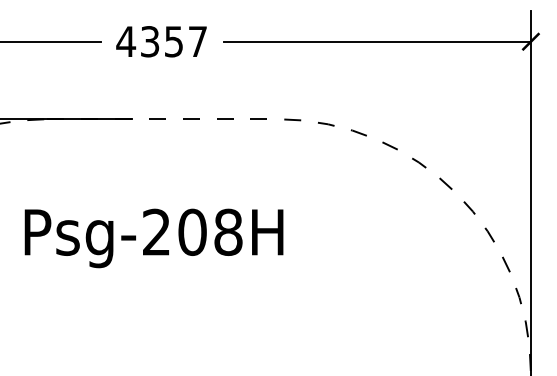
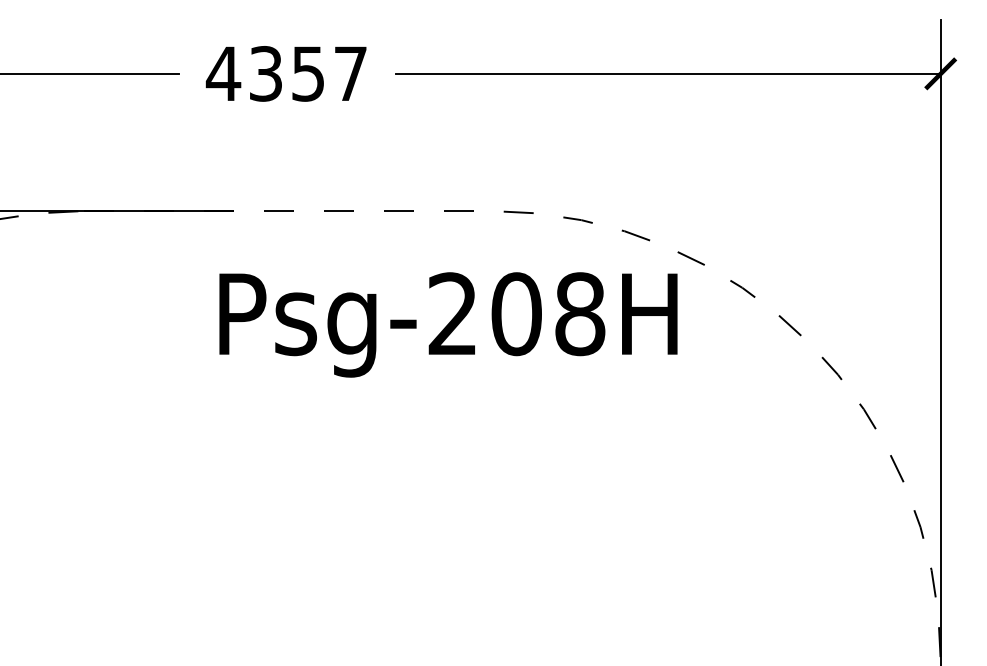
text: (153, 238) -> (447, 325), moved

